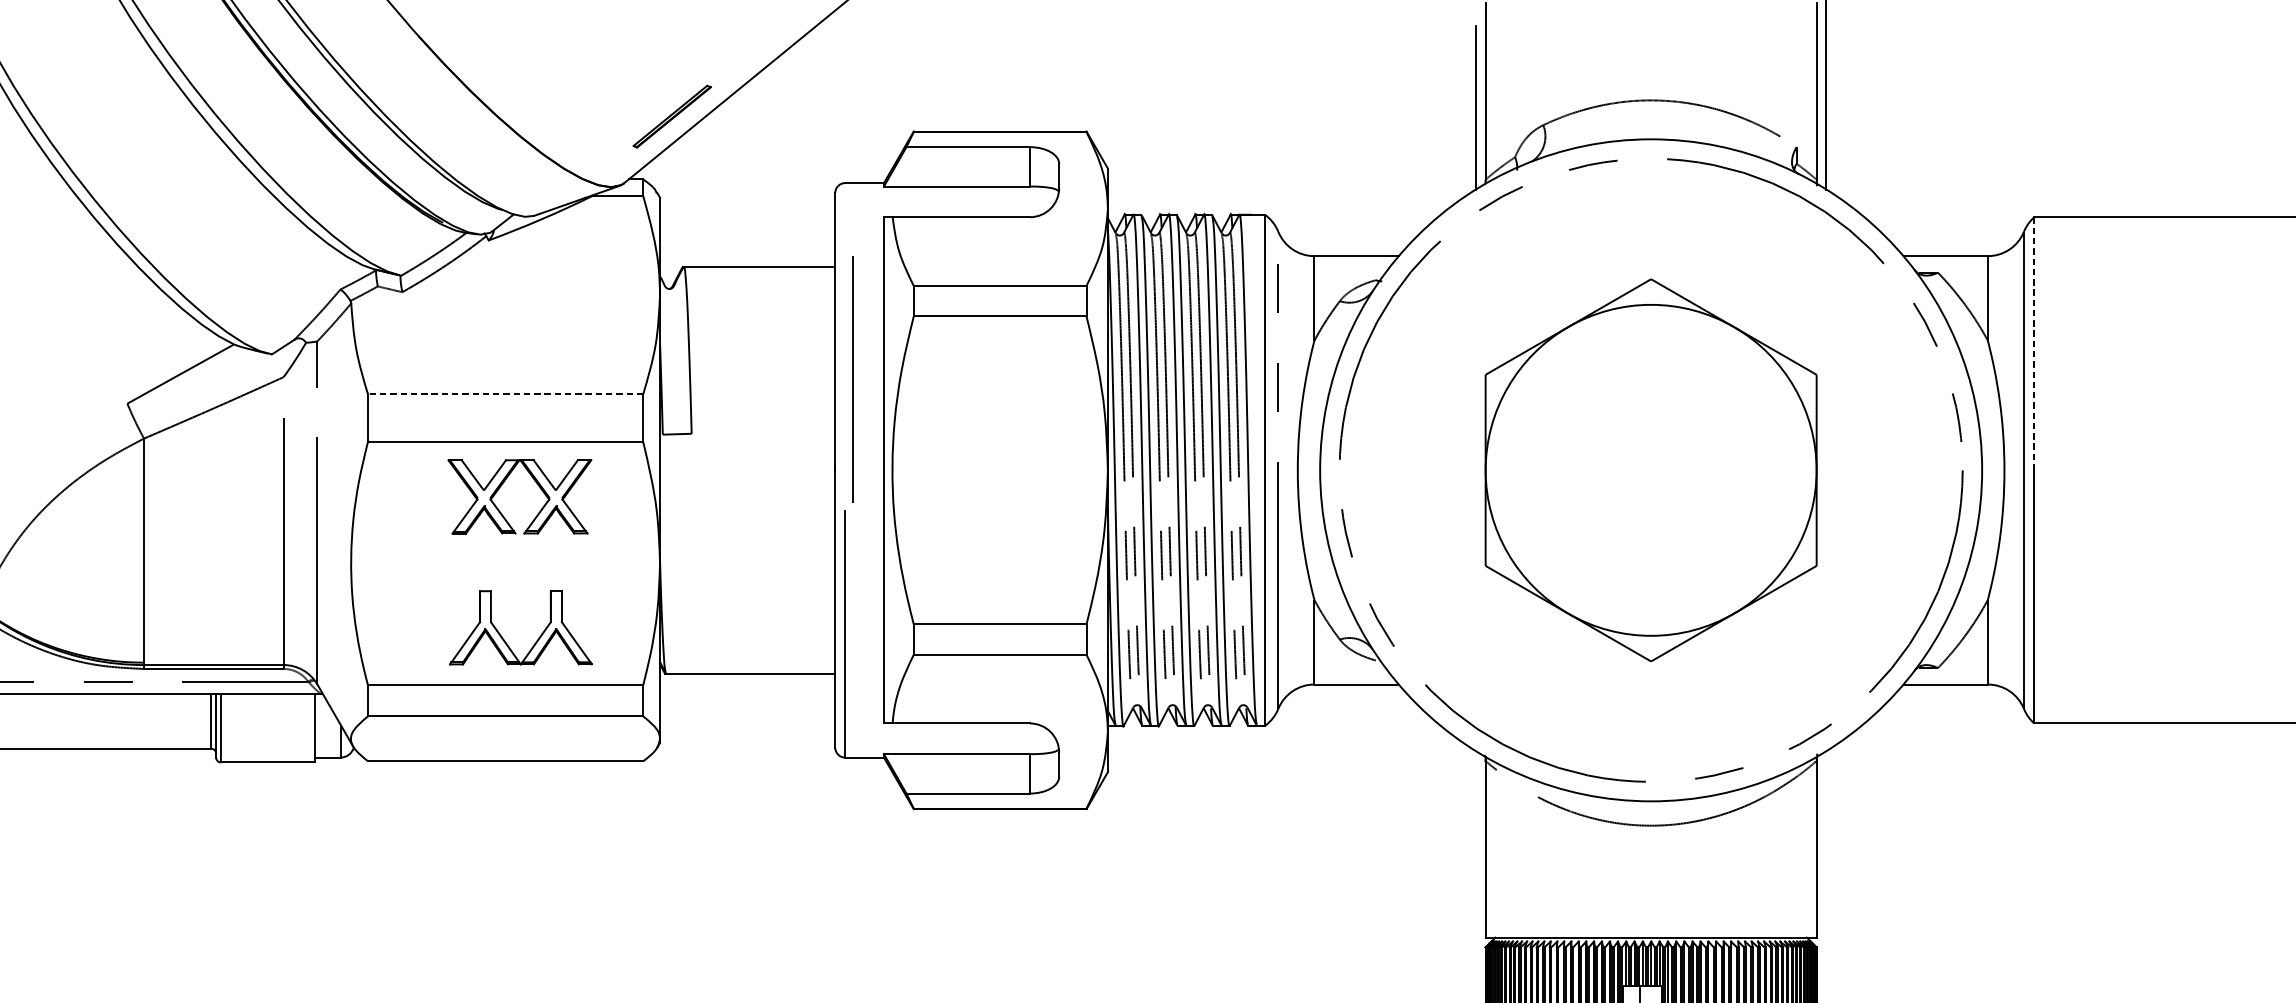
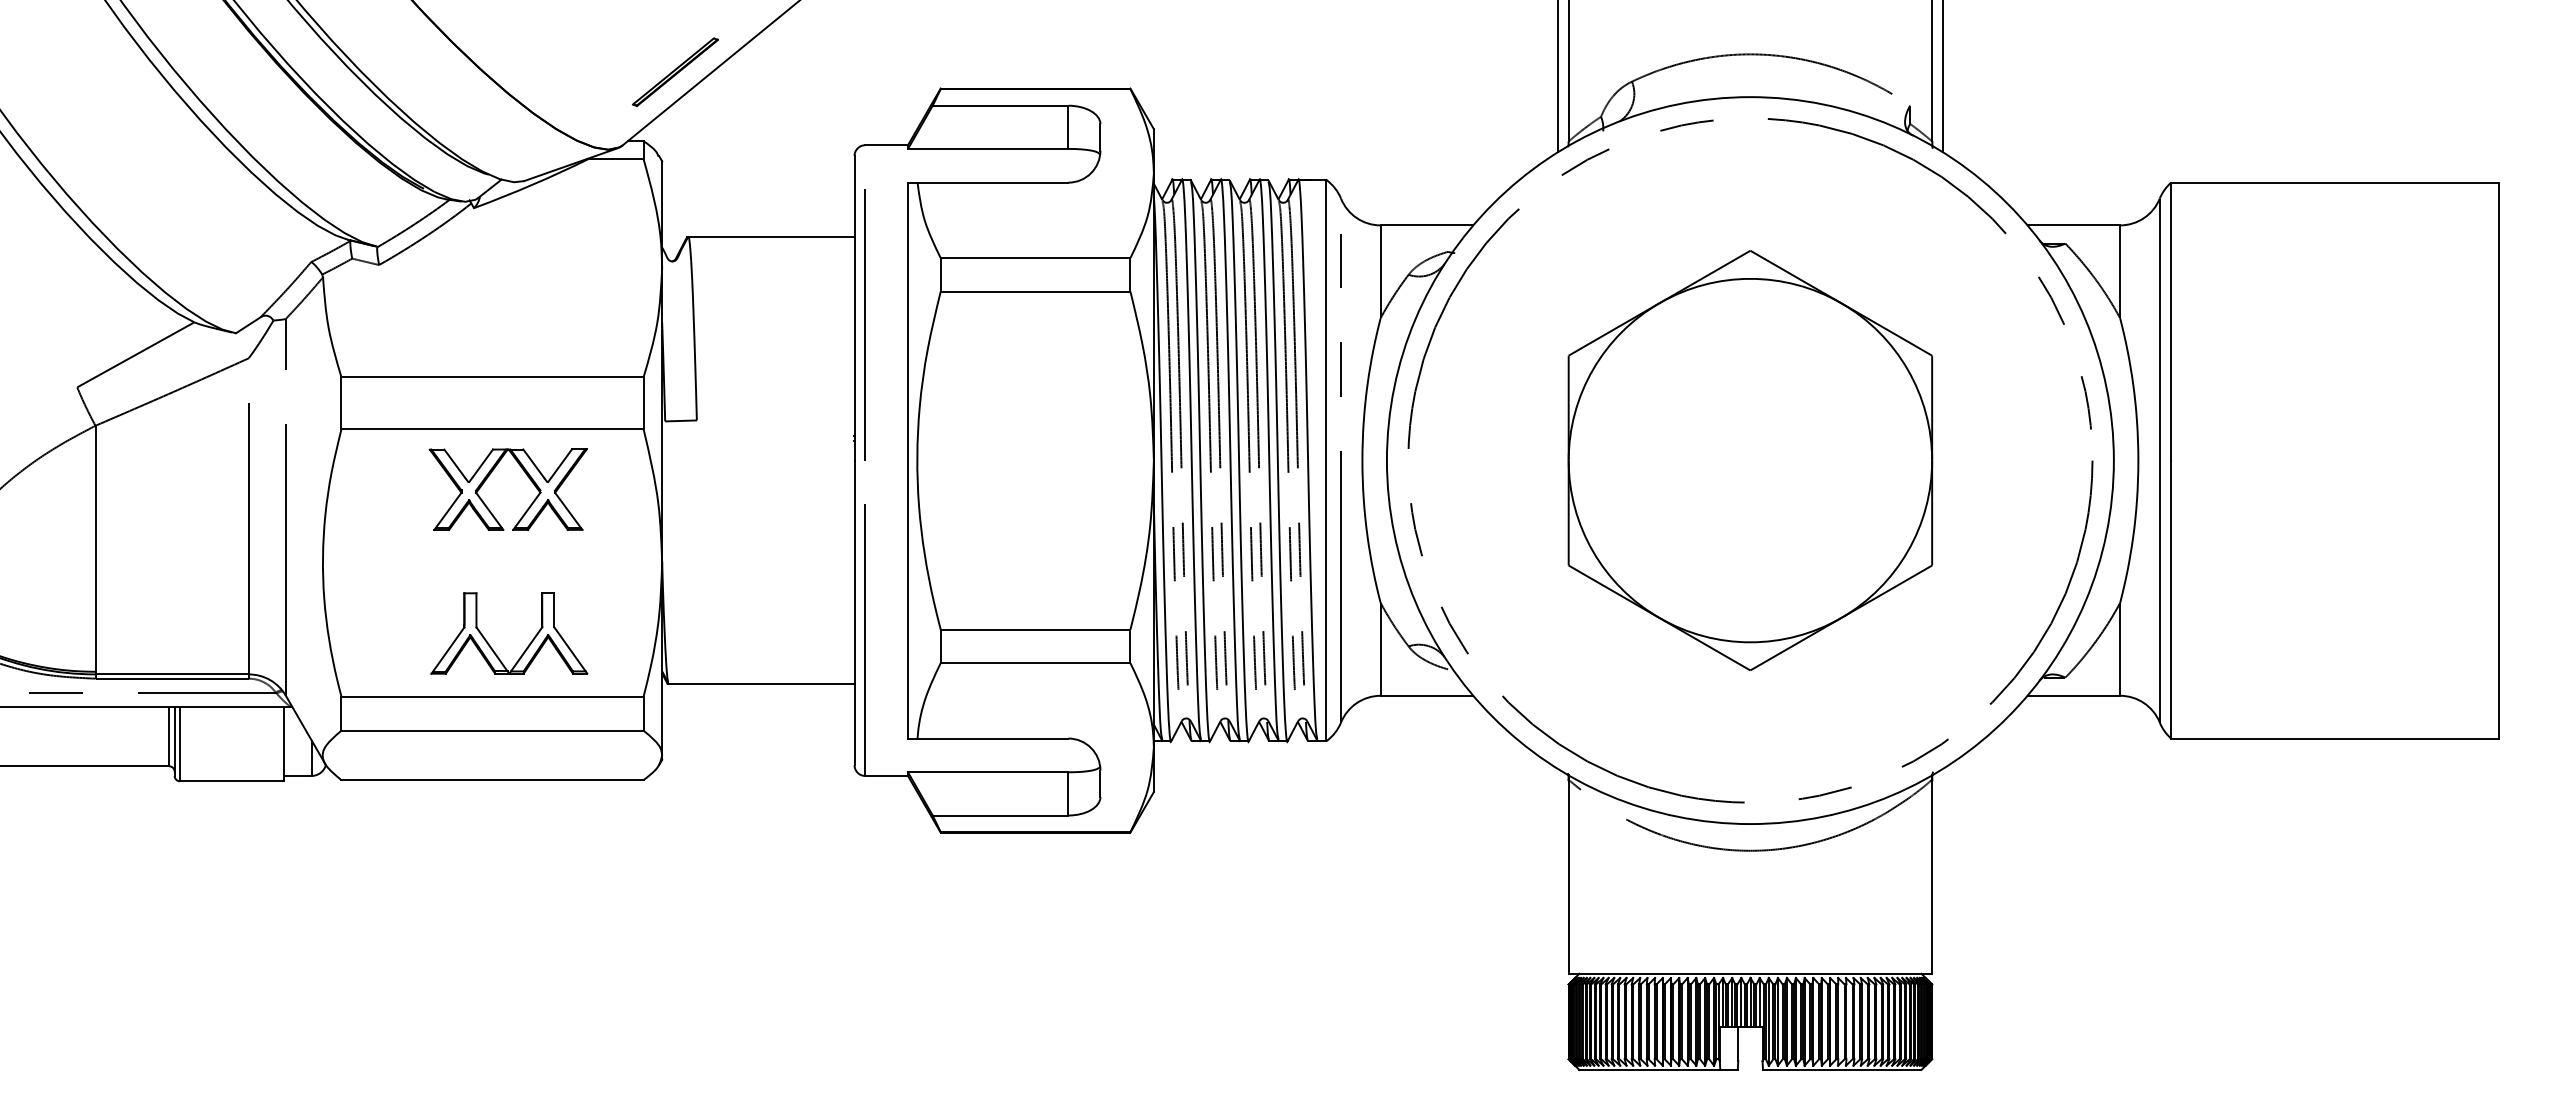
line: (2034, 343) -> (2171, 321), dashed -> solid
line: (852, 379) -> (864, 324), moved
line: (505, 394) -> (492, 377), dashed -> solid

